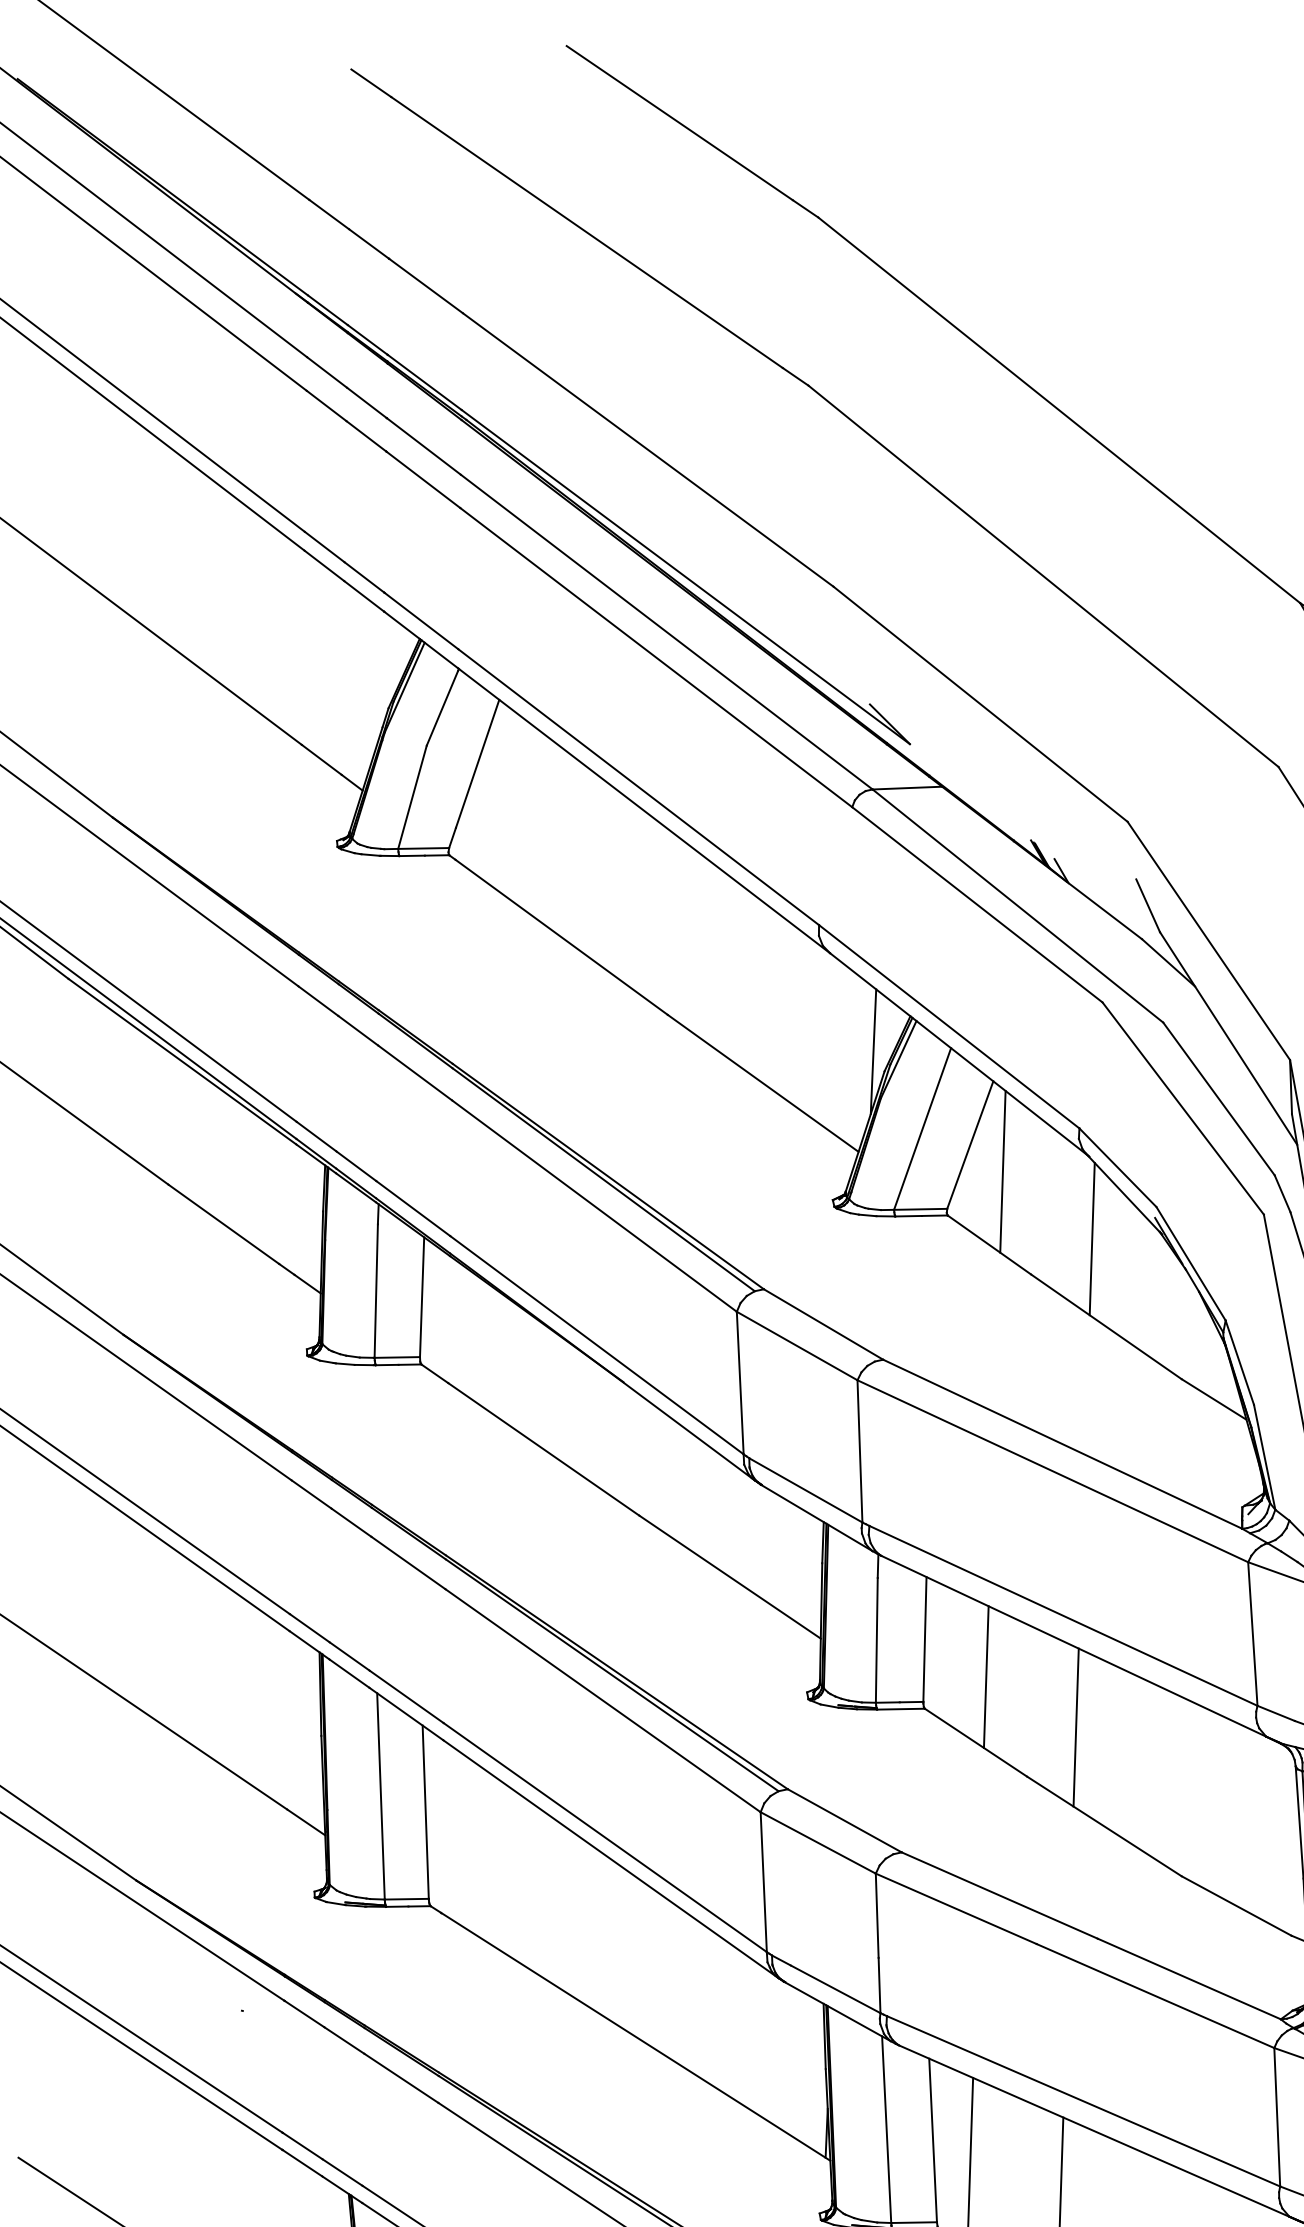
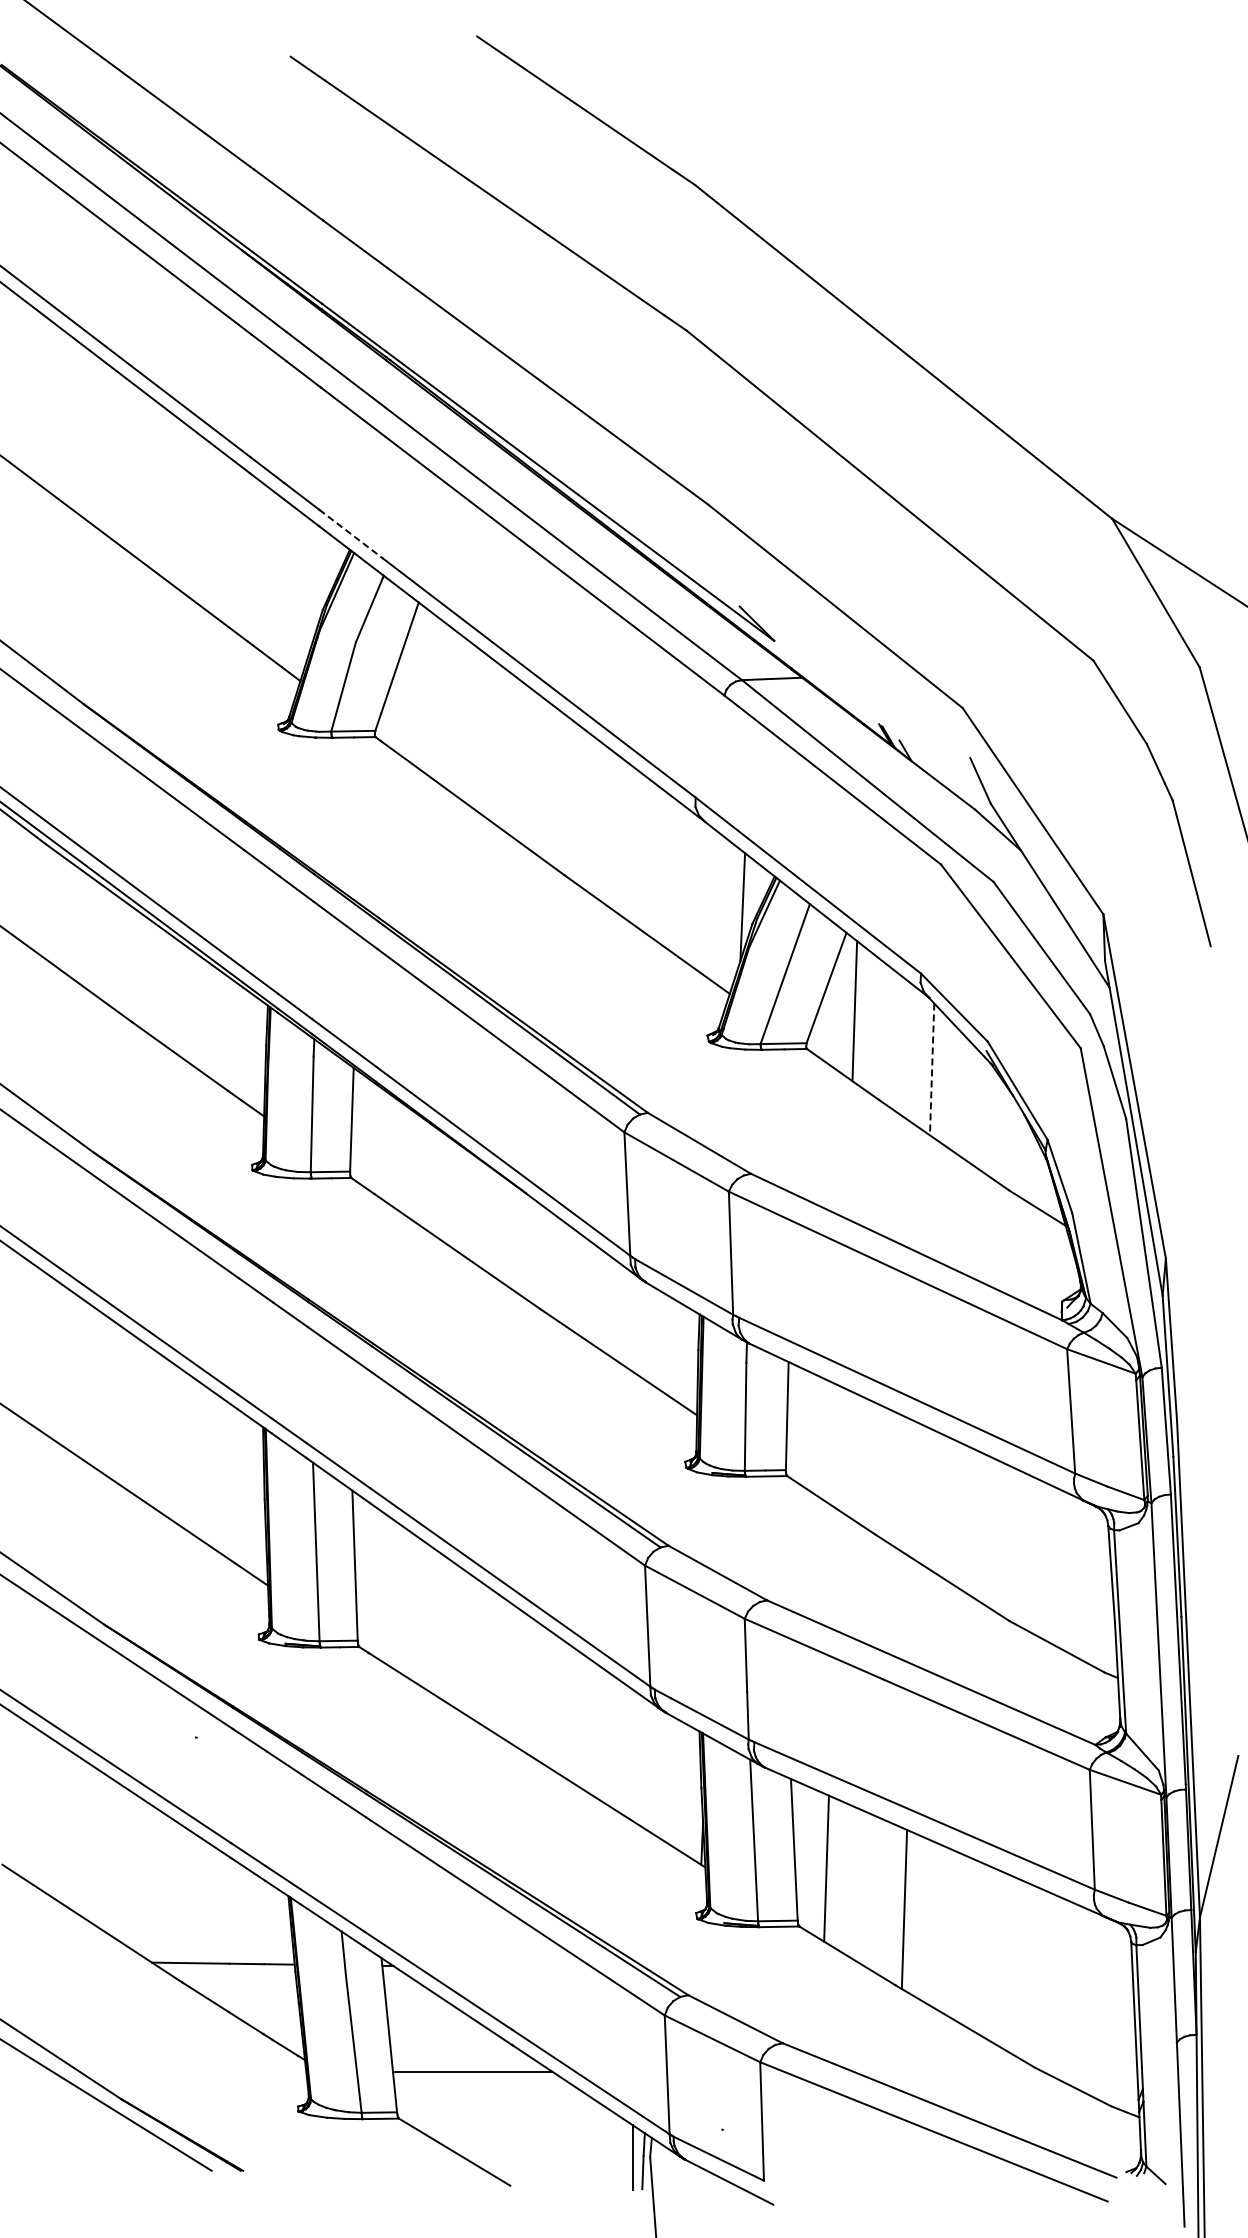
line: (421, 621) -> (351, 534), solid -> dashed
line: (1092, 1239) -> (932, 1069), solid -> dashed
line: (986, 1676) -> (840, 1448), removed
line: (1075, 1726) -> (917, 1491), removed

